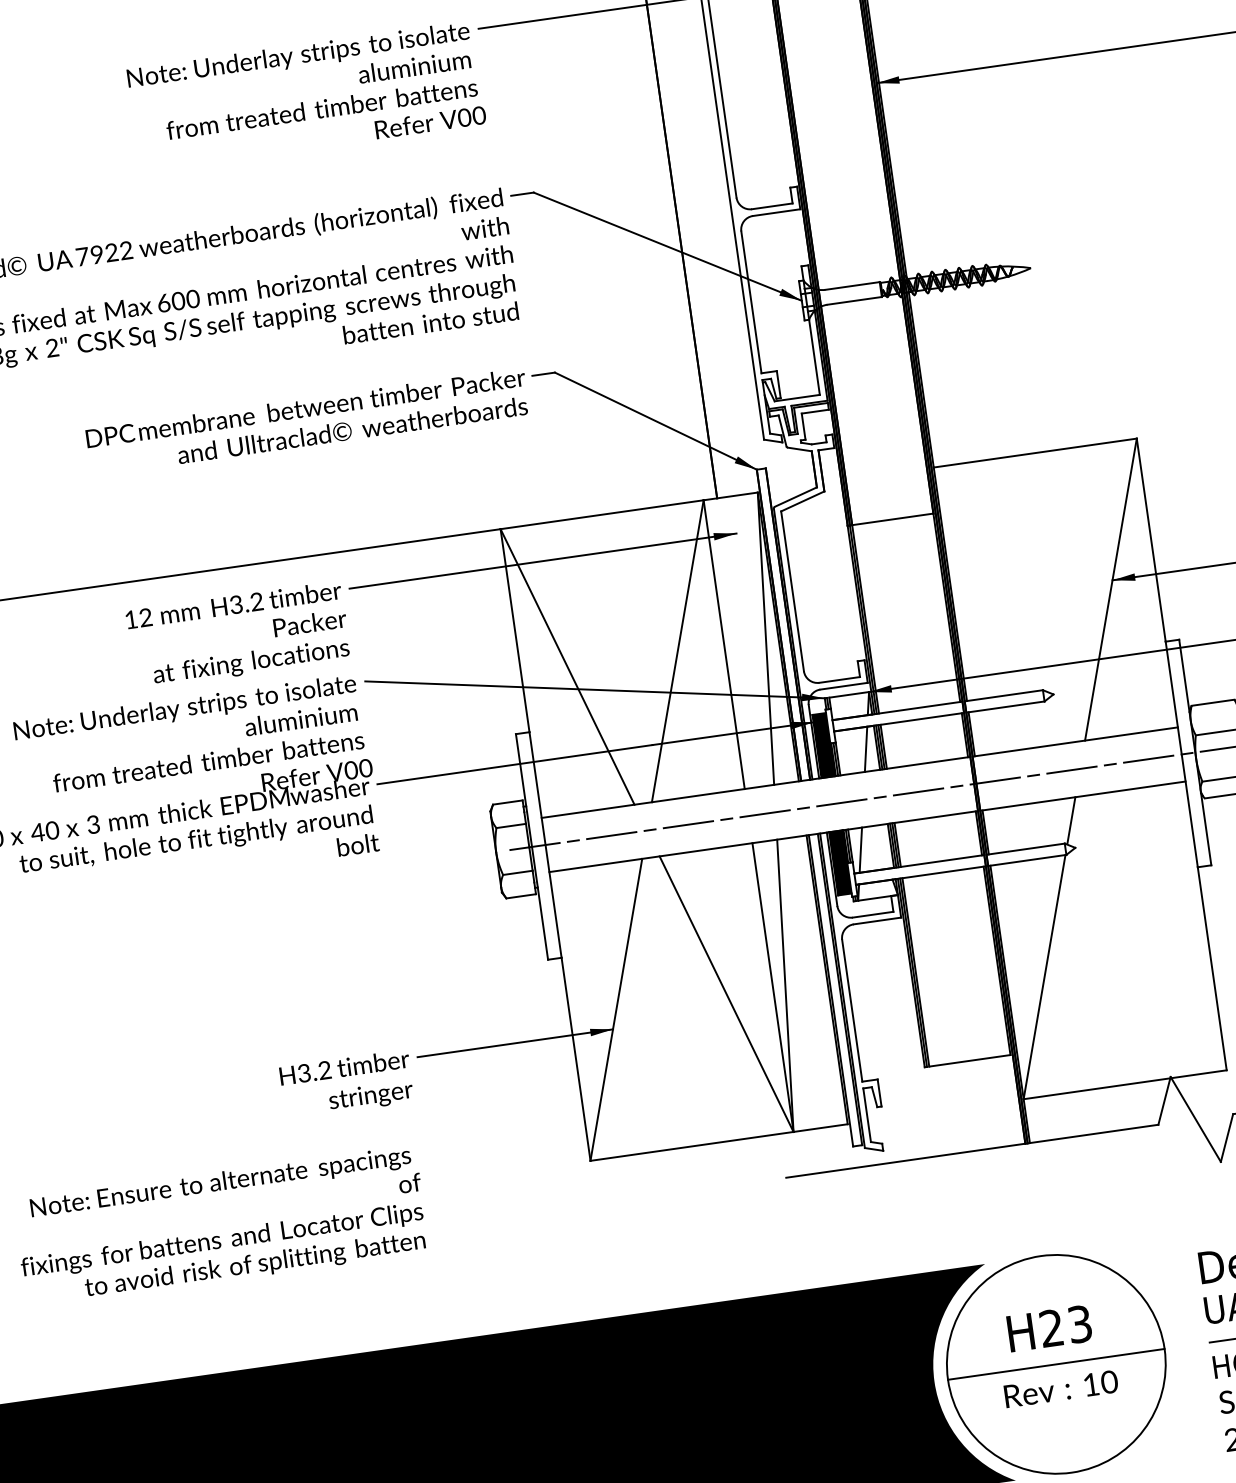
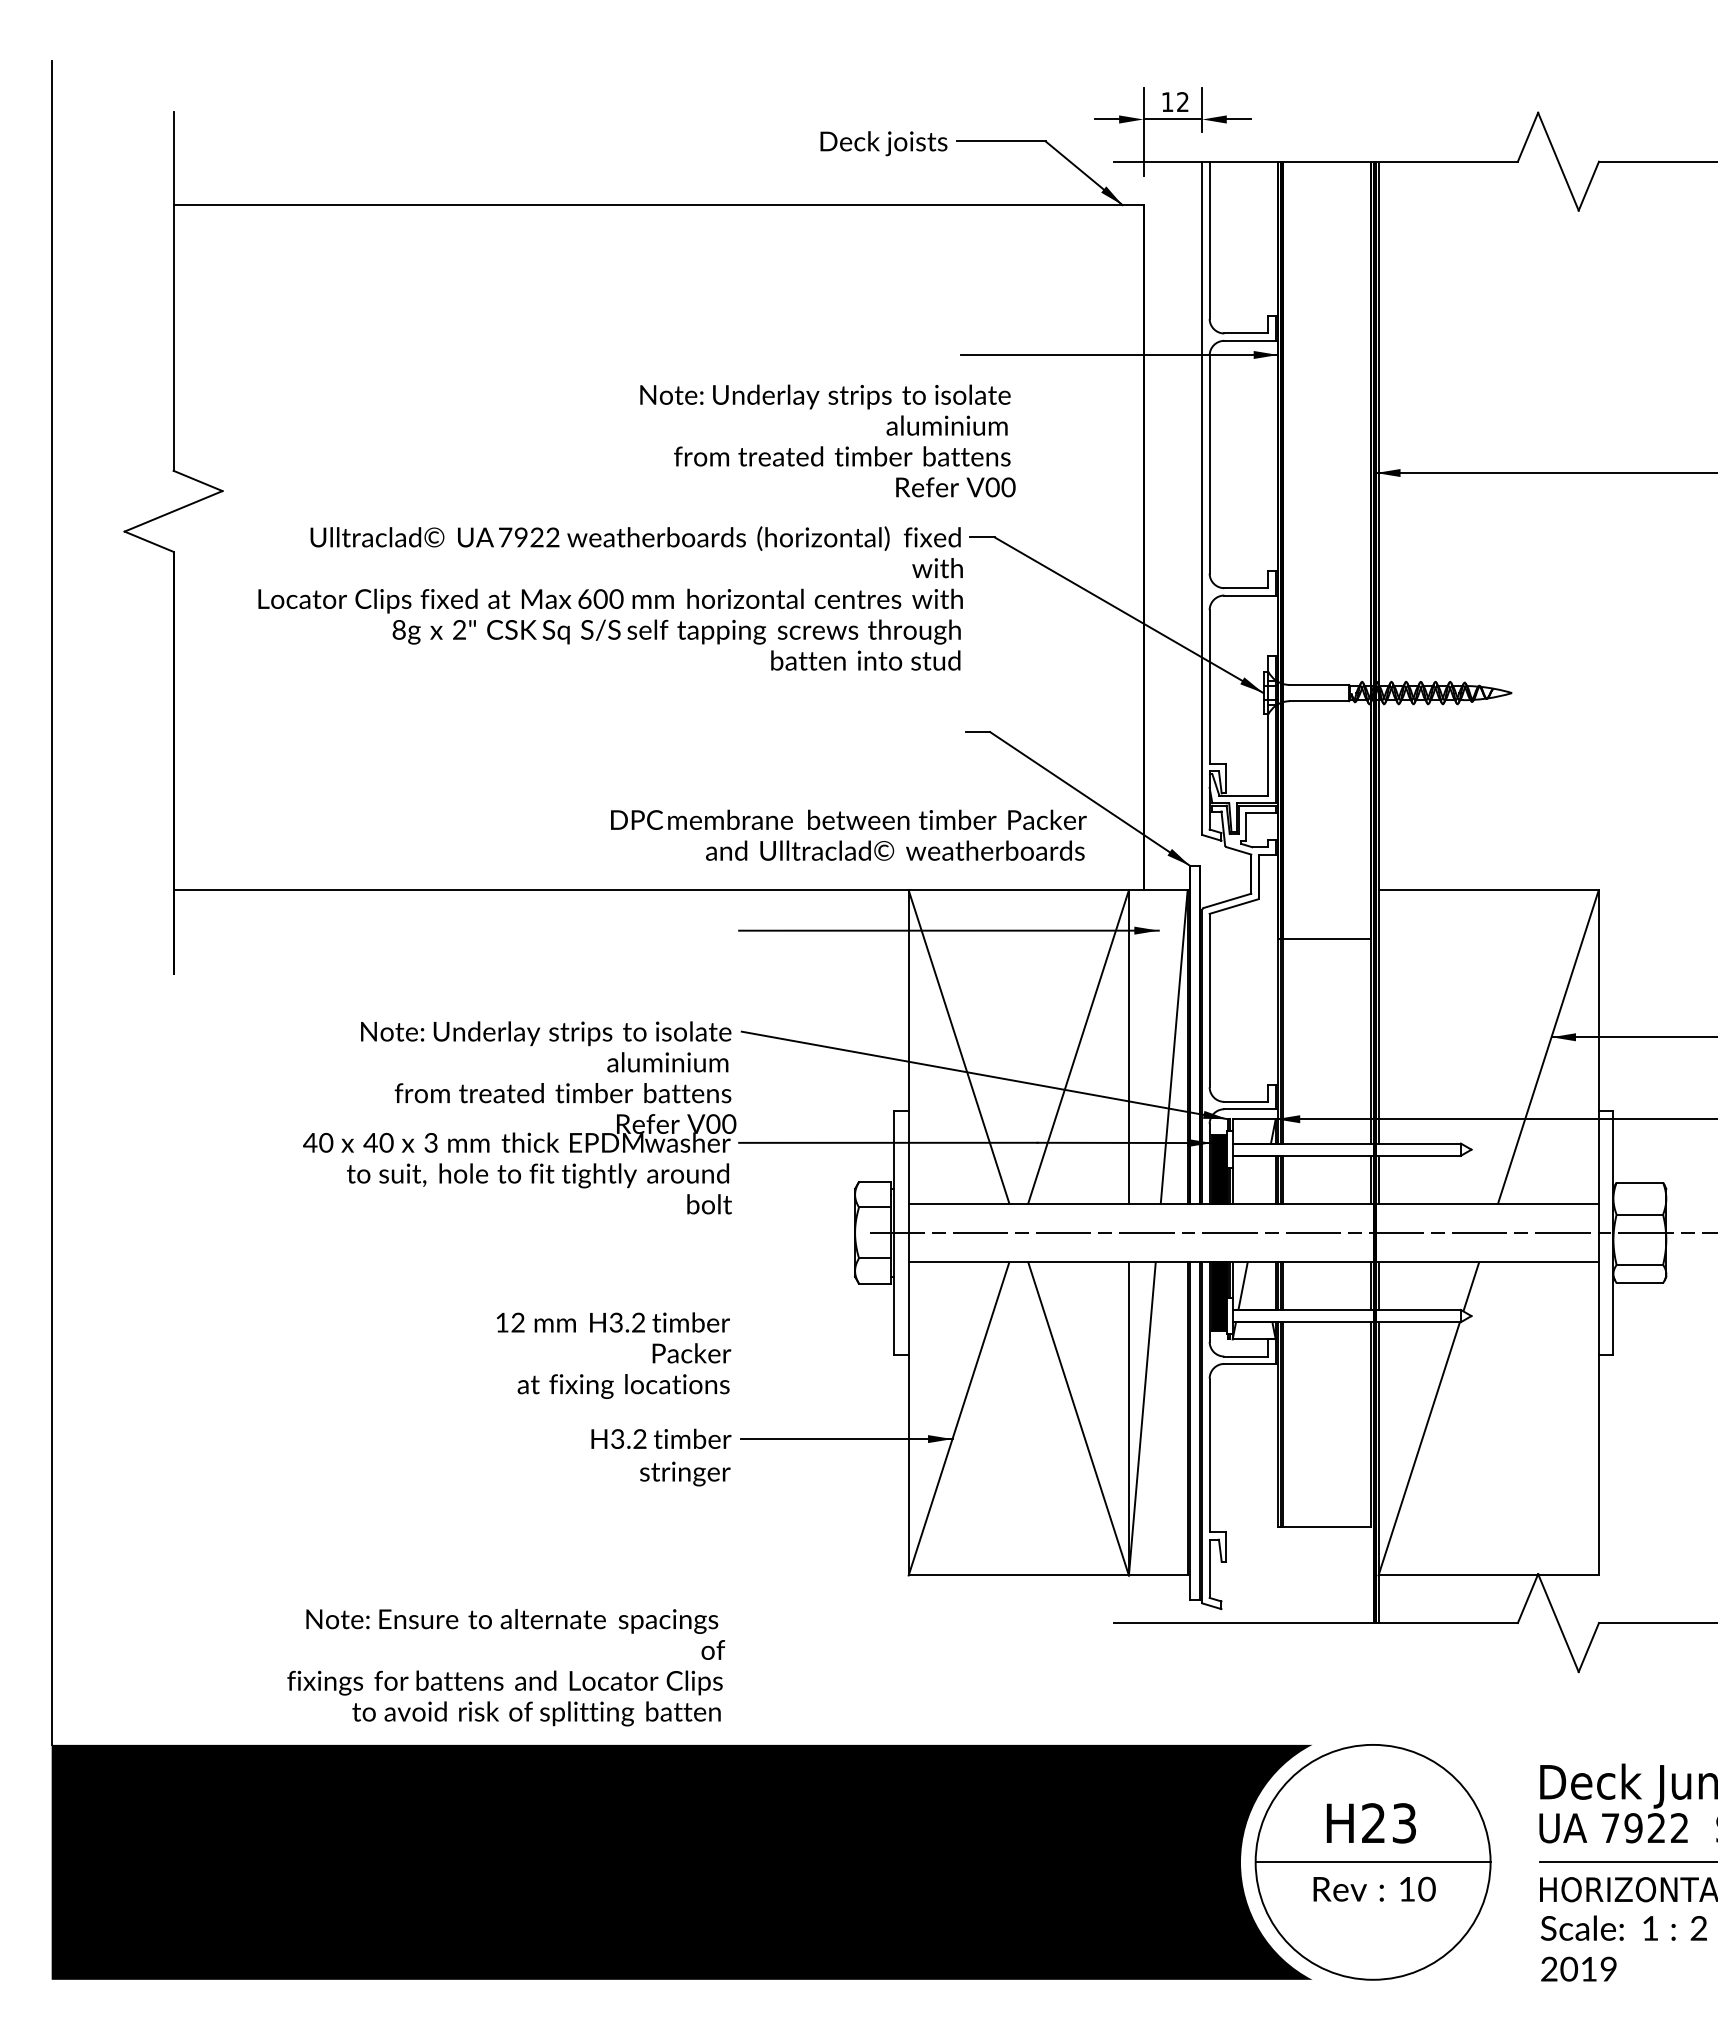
text: (306, 96) -> (827, 440), moved
text: (307, 421) -> (848, 834), moved
text: (239, 635) -> (614, 1355), moved
line: (865, 749) -> (1263, 1179), removed
text: (221, 1226) -> (506, 1667), moved

